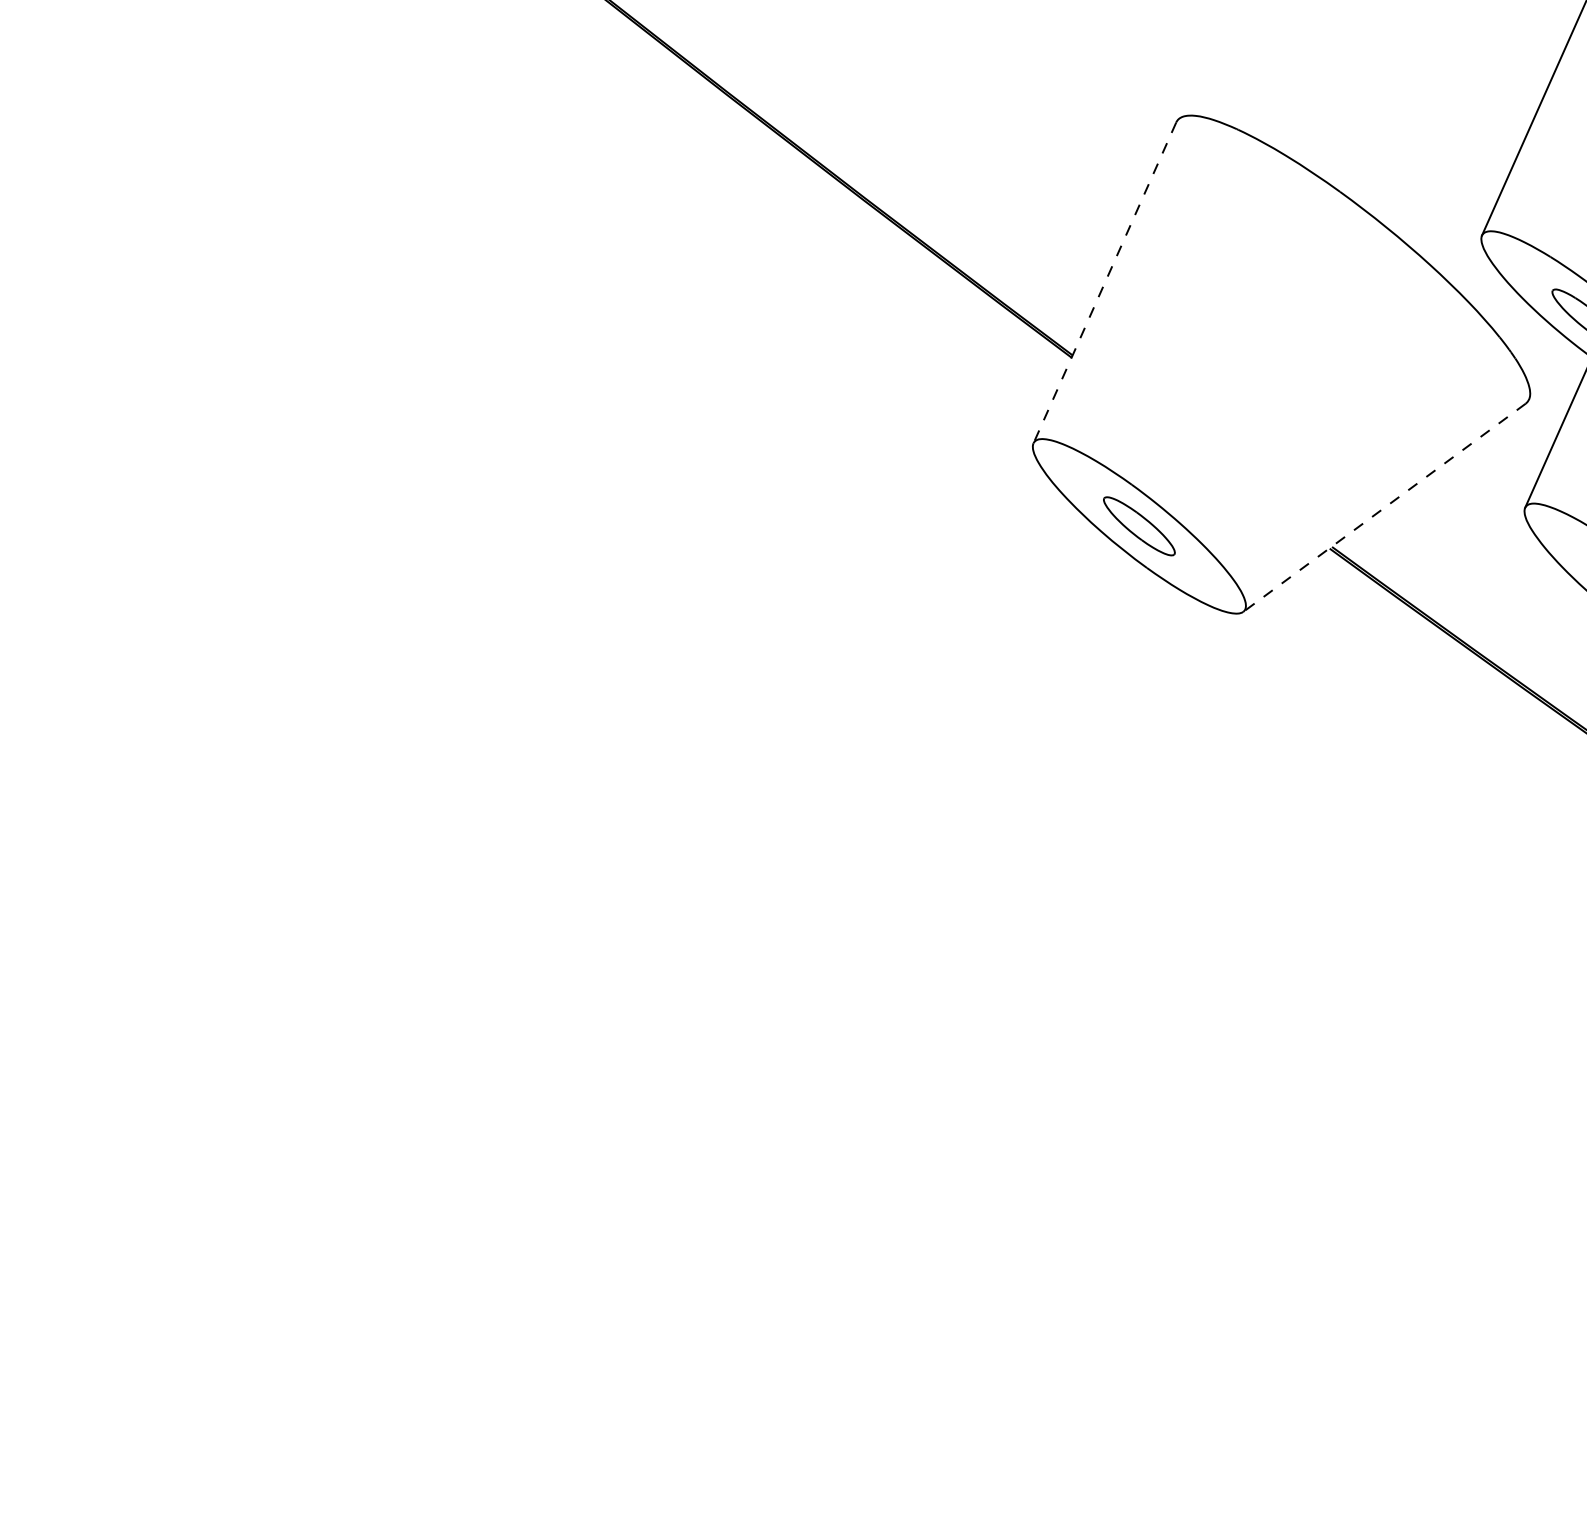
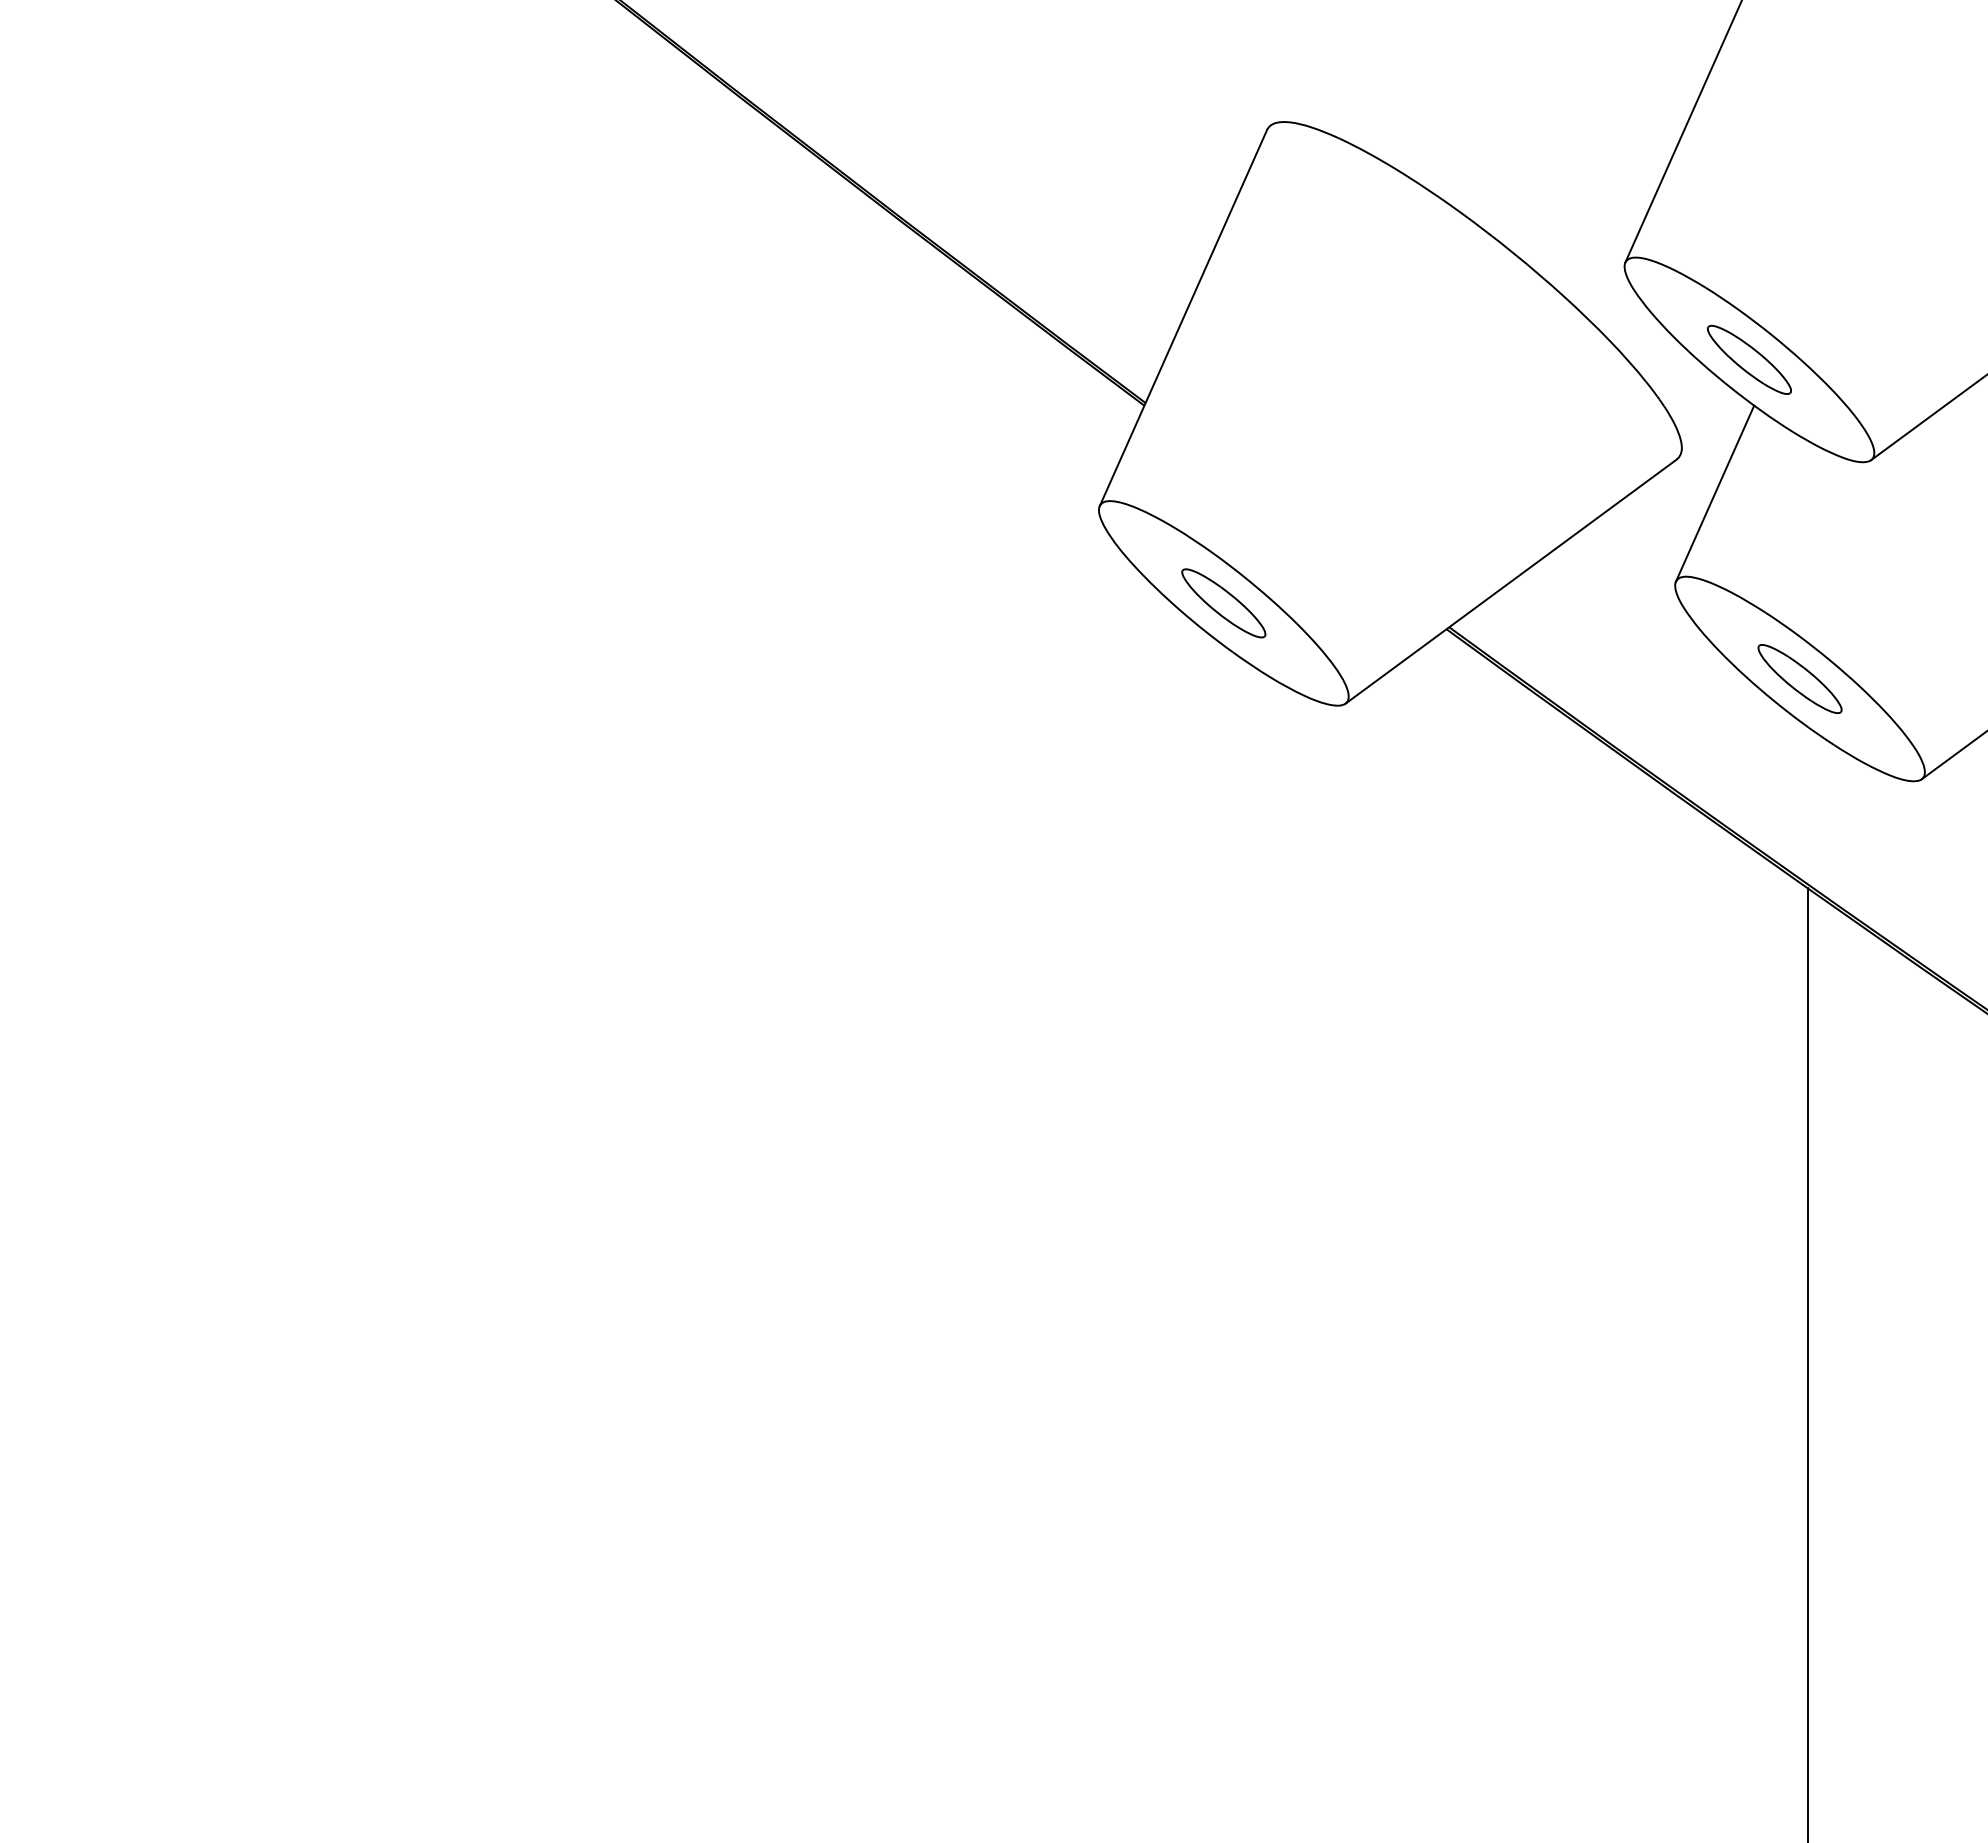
line: (1104, 283) -> (1183, 318), dashed -> solid
line: (1384, 507) -> (1511, 581), dashed -> solid

